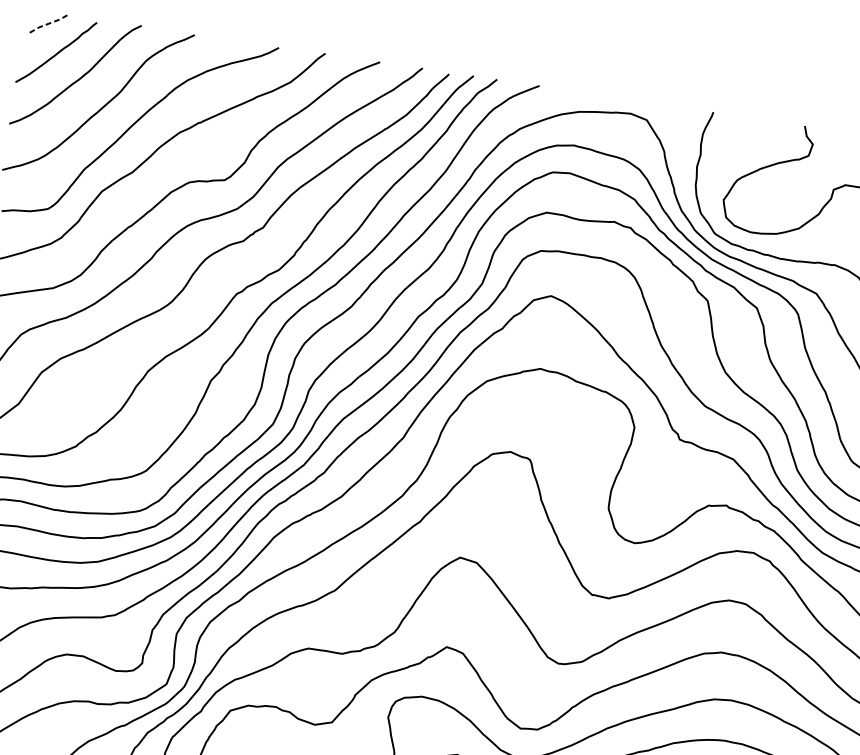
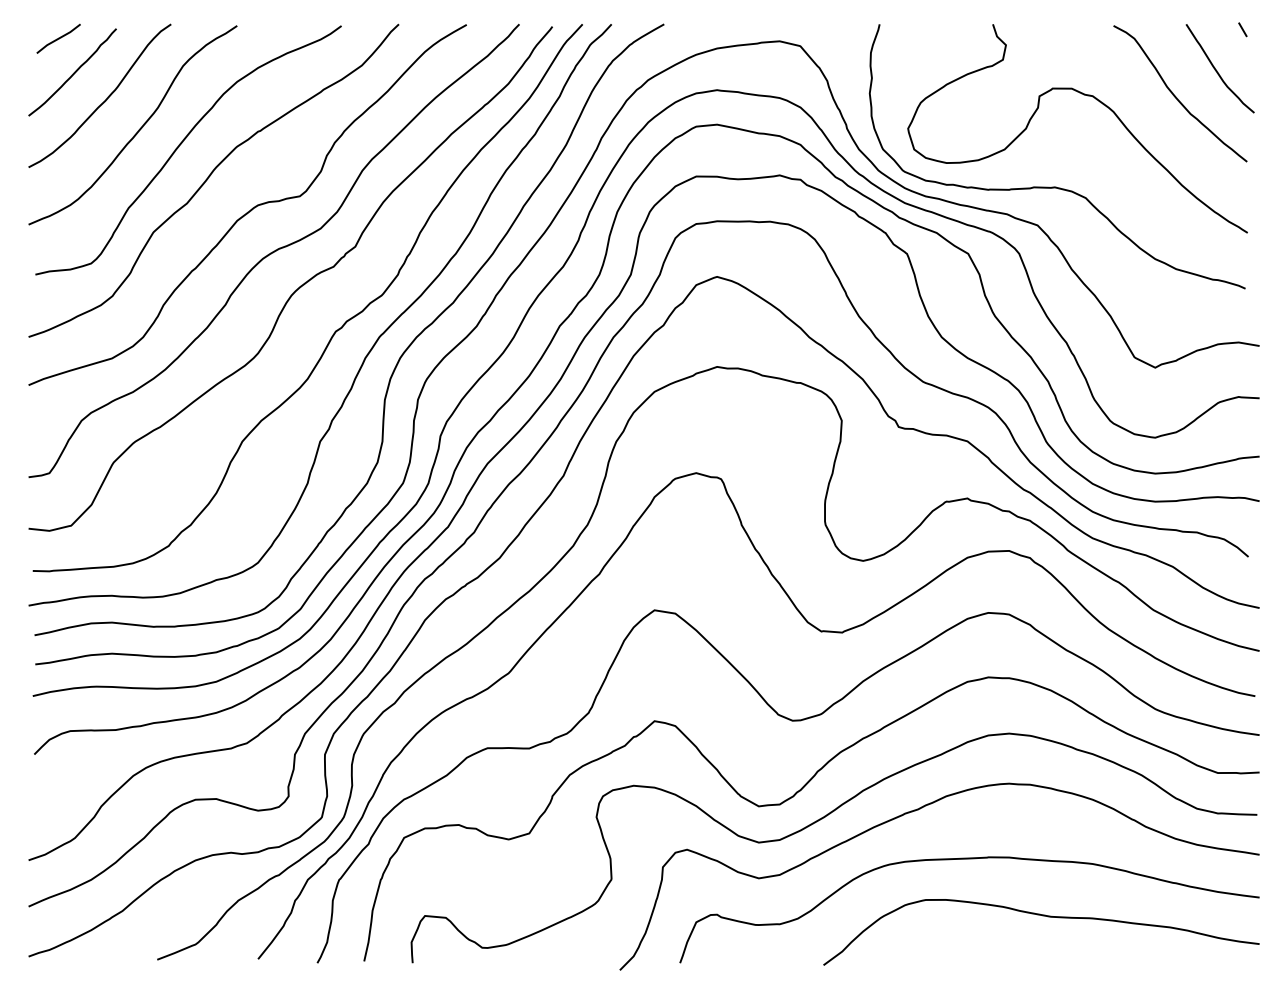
line: (49, 23) -> (58, 38), dashed -> solid

